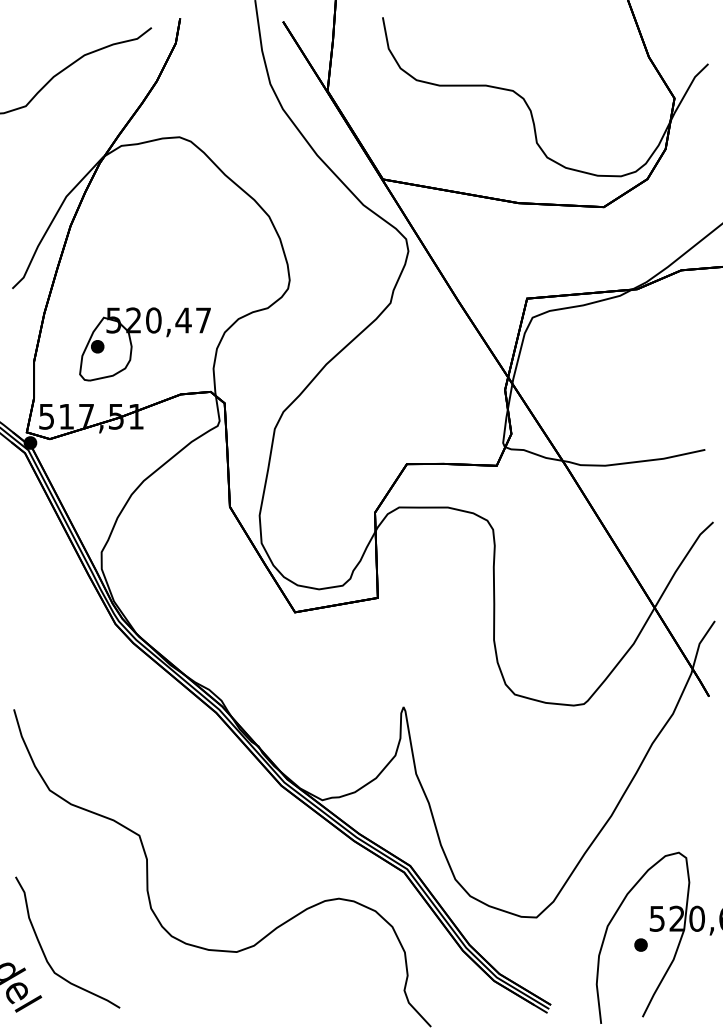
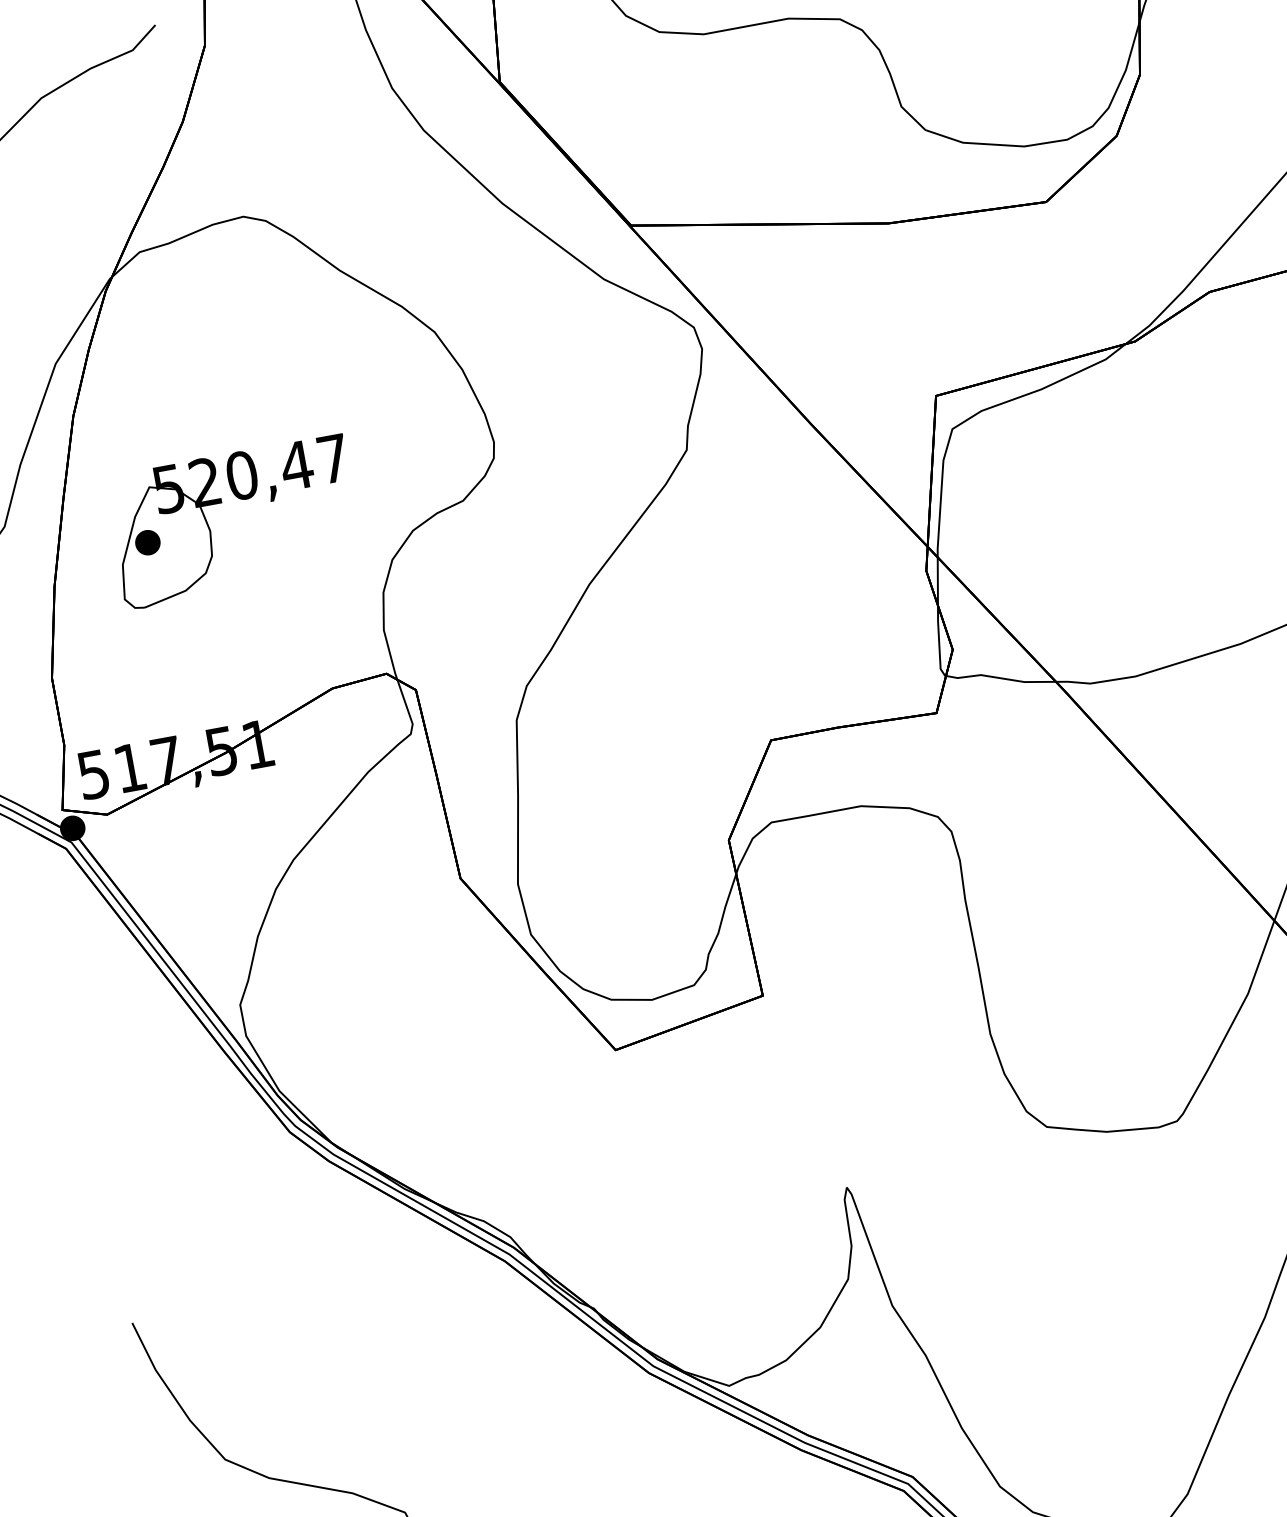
part: (140, 333) -> (222, 503), moved

